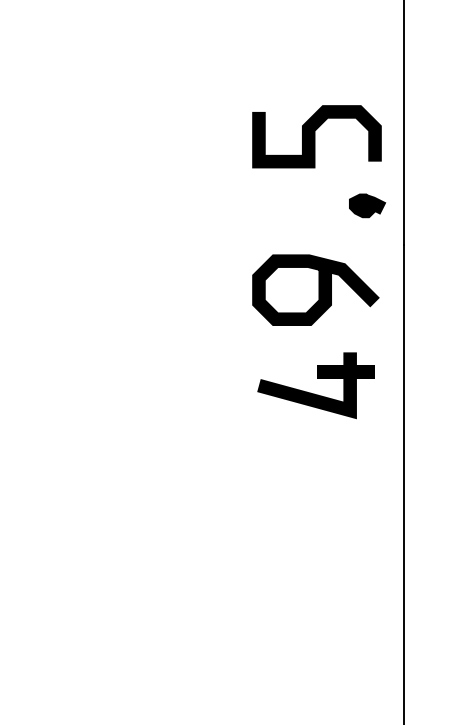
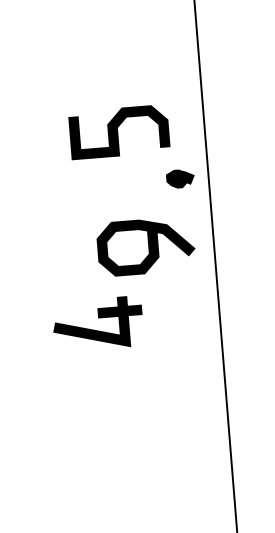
curve: (315, 136) -> (118, 132), moved
part: (317, 378) -> (98, 318), moved

